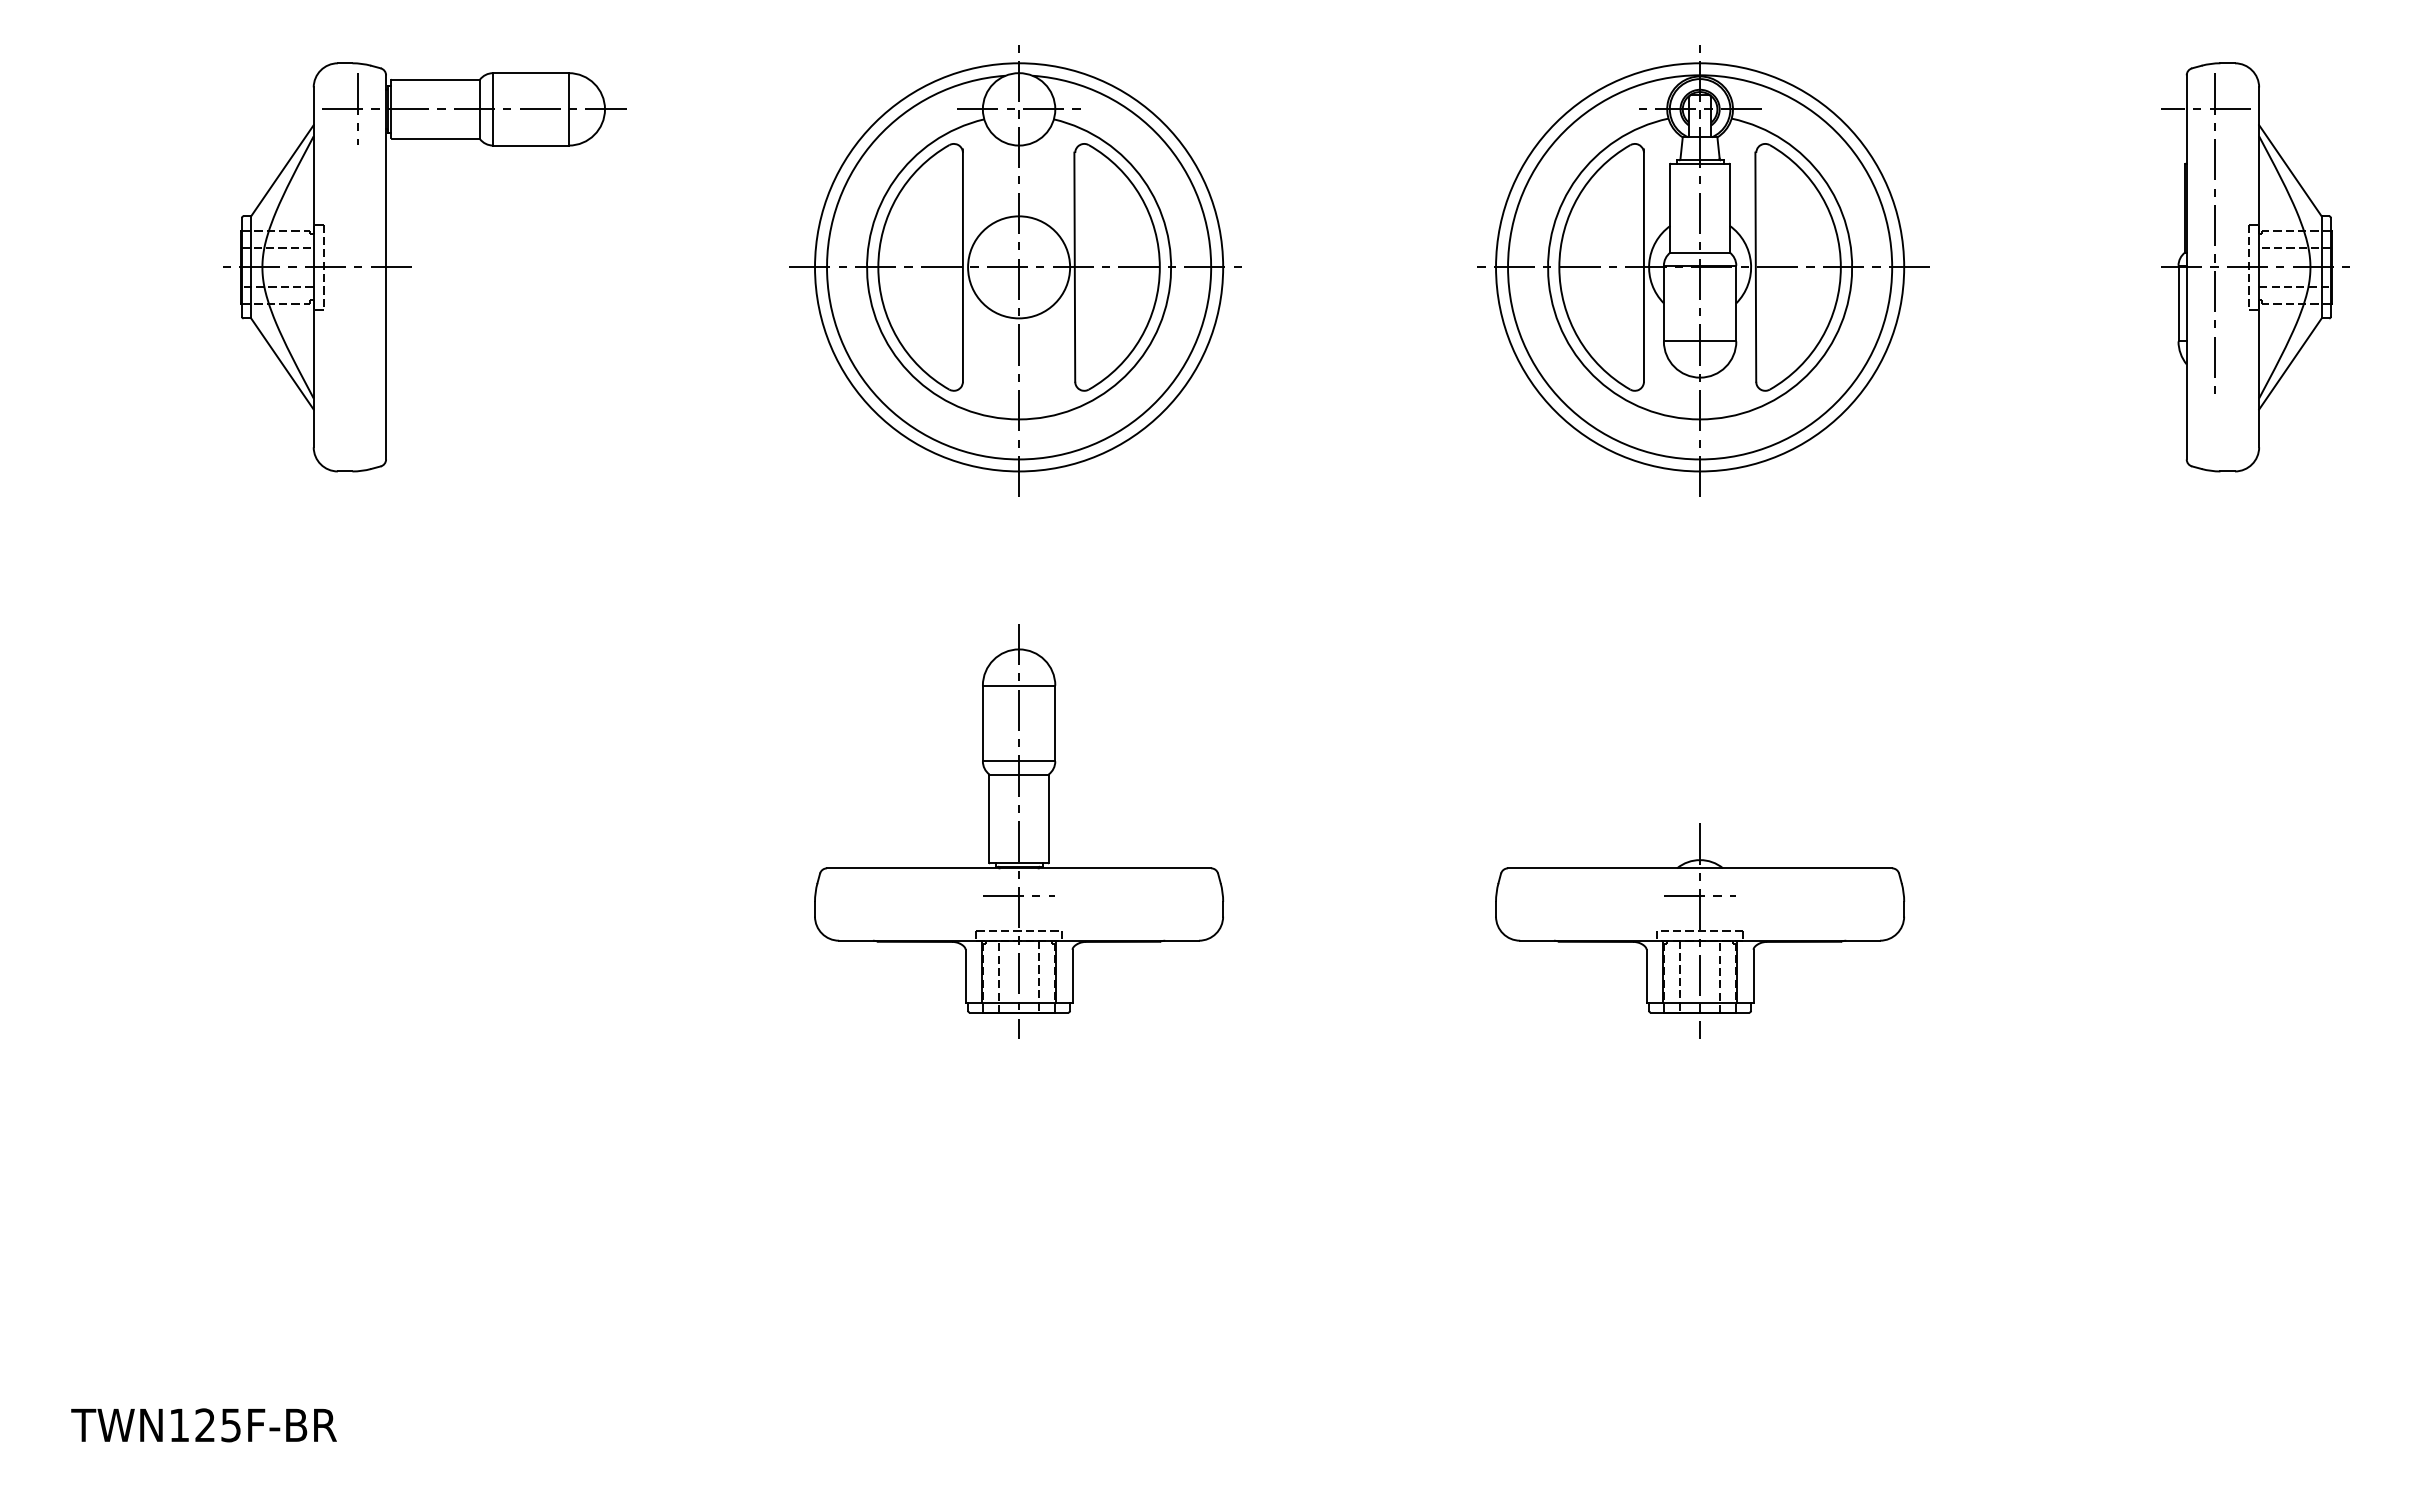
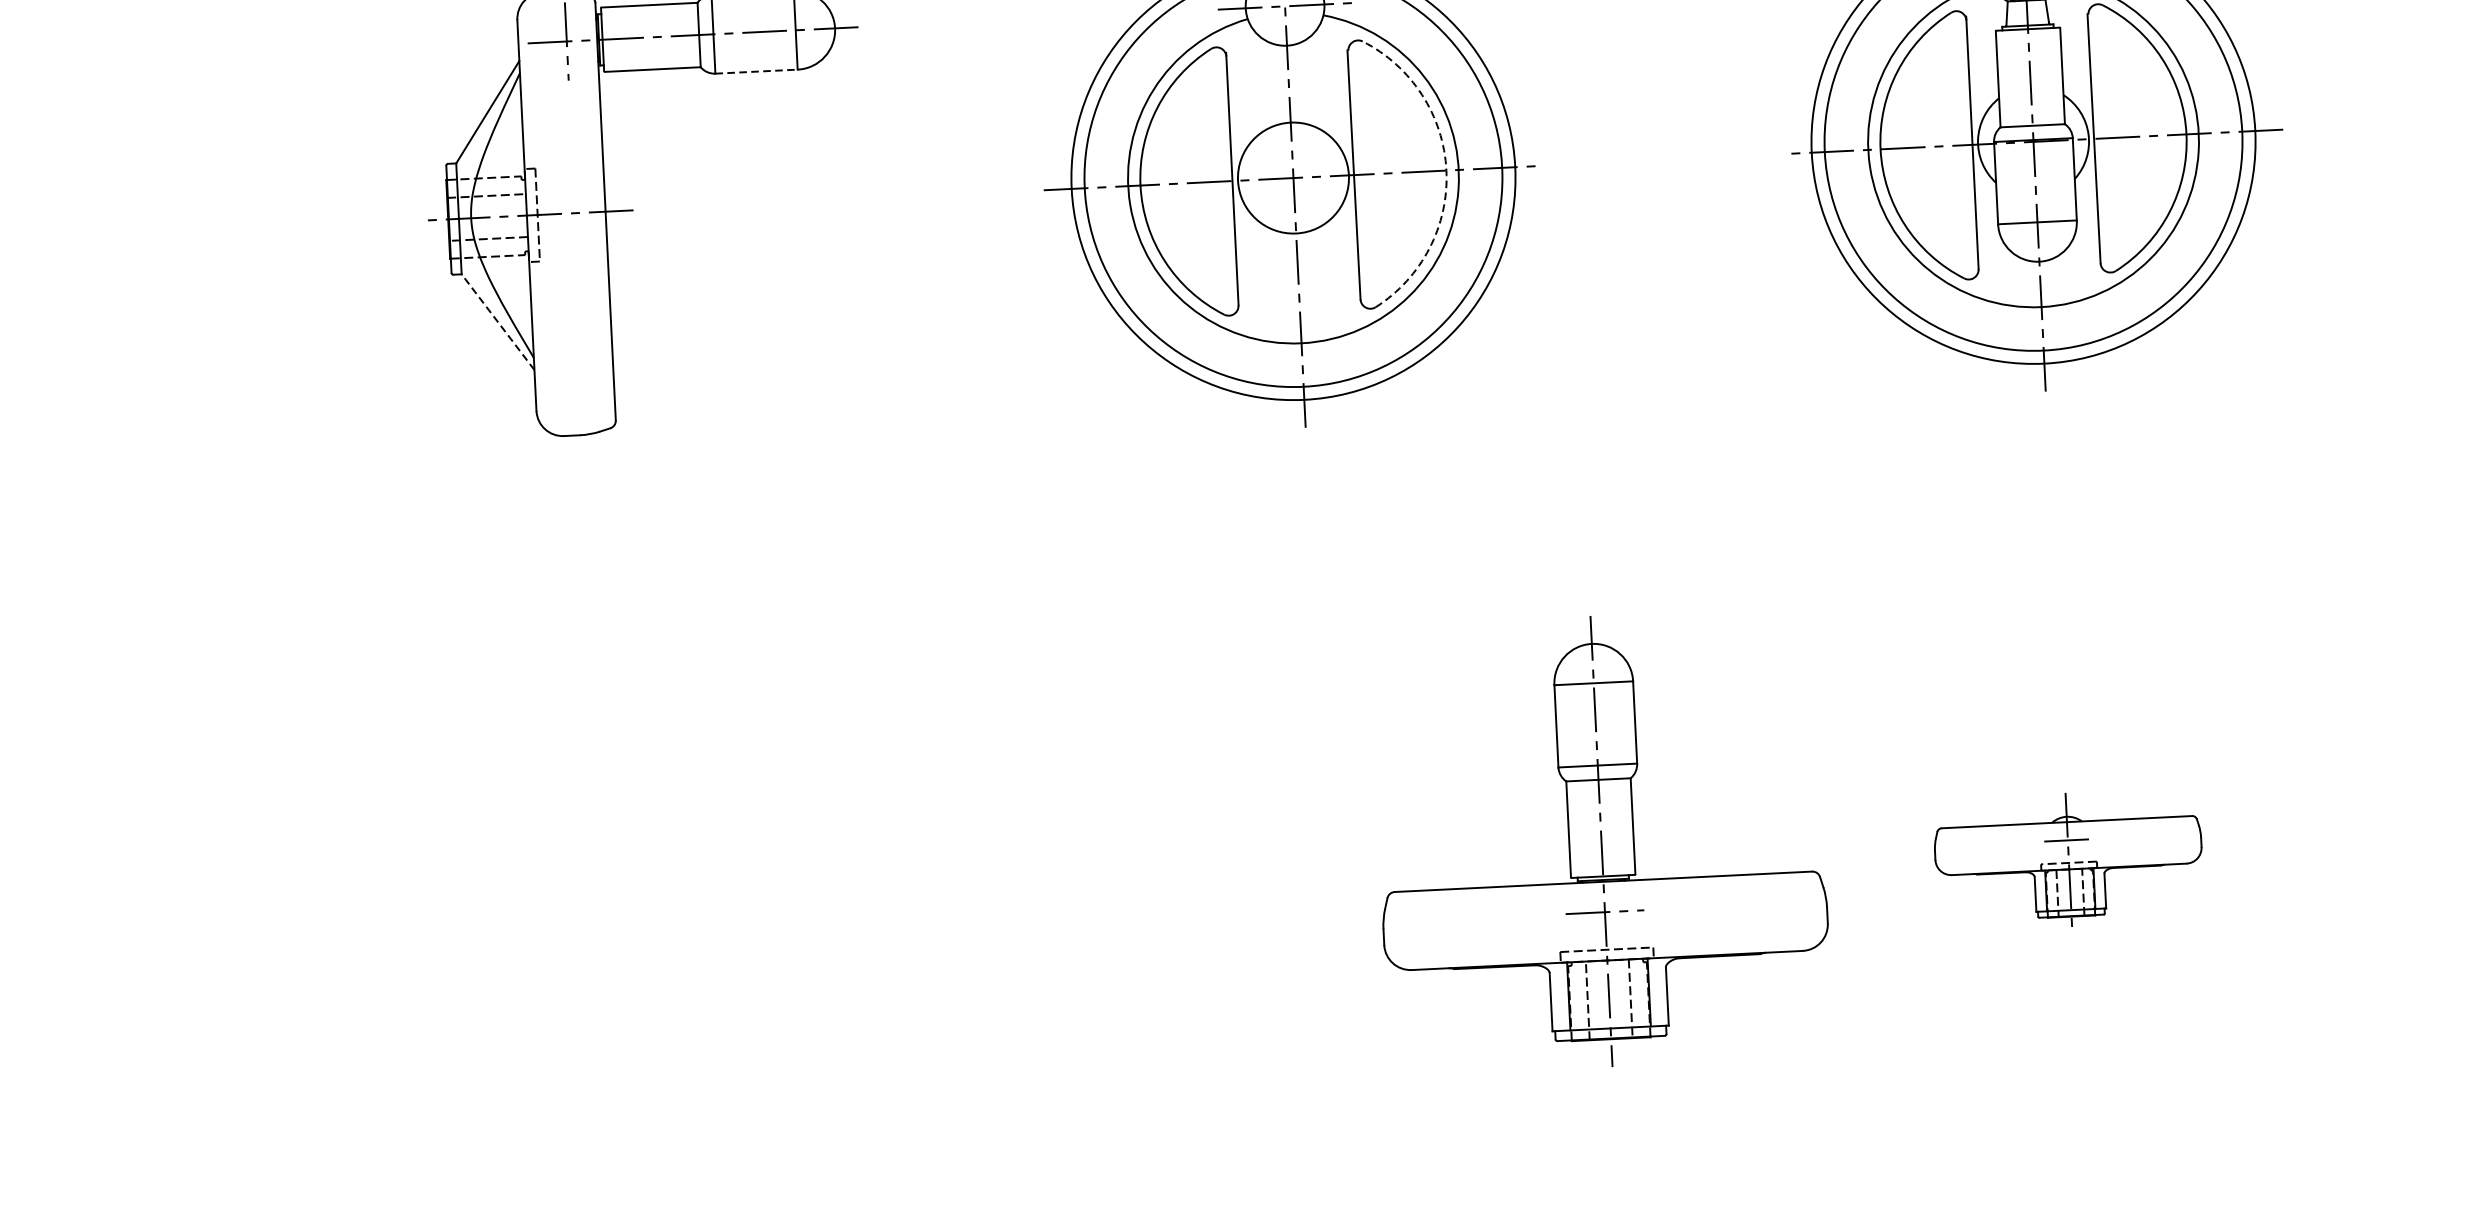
line: (530, 145) -> (756, 71), solid -> dashed
arc: (1159, 267) -> (1446, 170), solid -> dashed
line: (282, 363) -> (498, 321), solid -> dashed
part: (1019, 831) -> (1601, 841), moved
part: (1700, 930) -> (2069, 862), size x0.6

